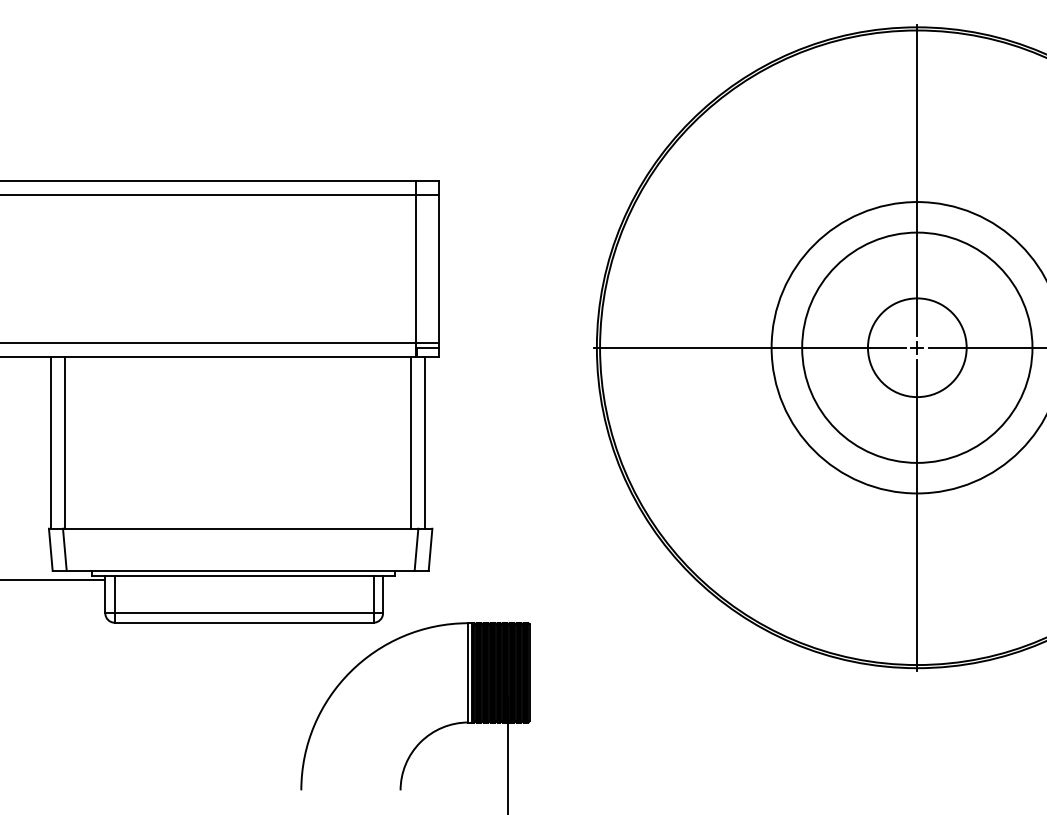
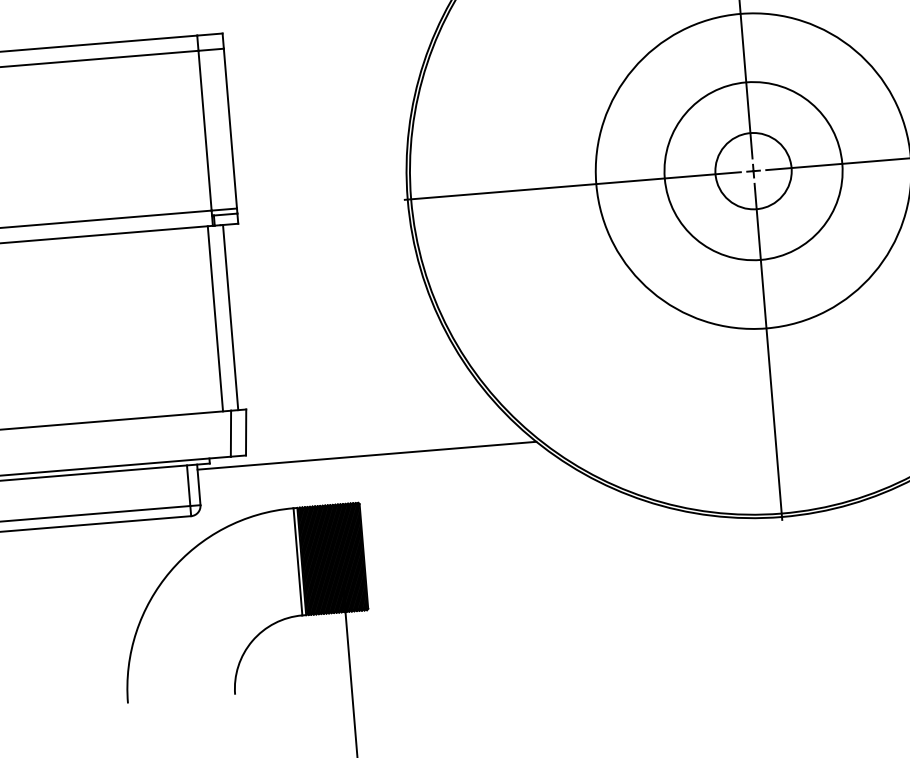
circle: (917, 347) -> (753, 170), size x0.71
circle: (917, 347) -> (753, 170), size x0.71
line: (540, 580) -> (367, 455), added

